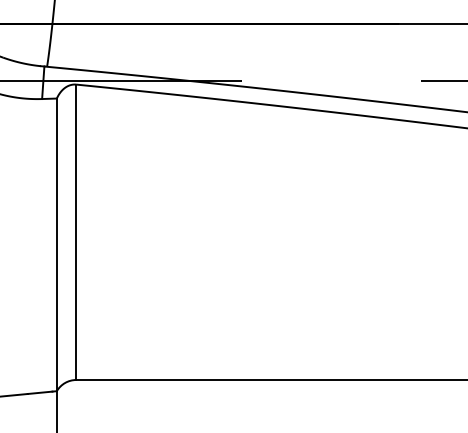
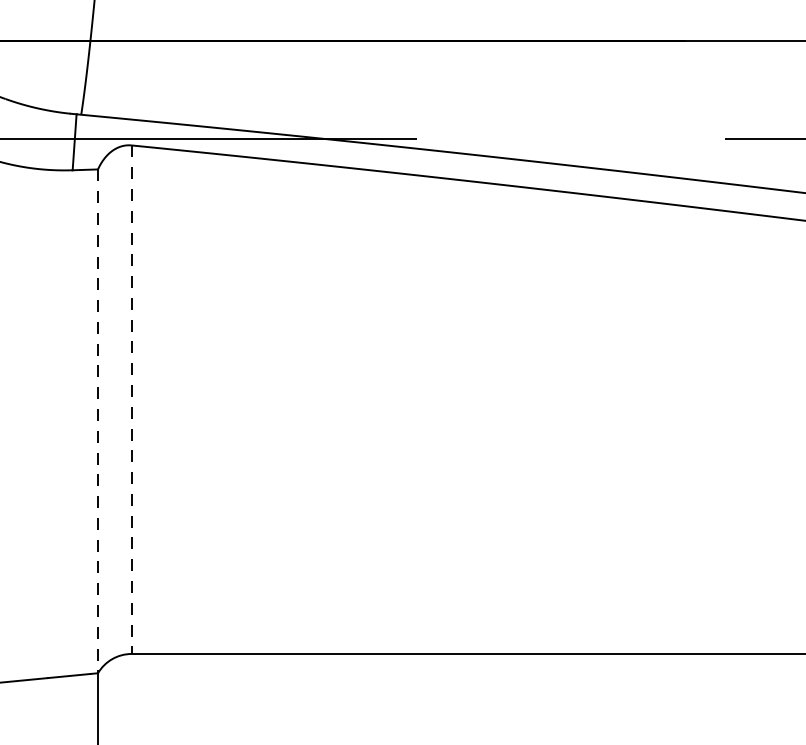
line: (76, 232) -> (131, 400), solid -> dashed
line: (56, 245) -> (97, 422), solid -> dashed

